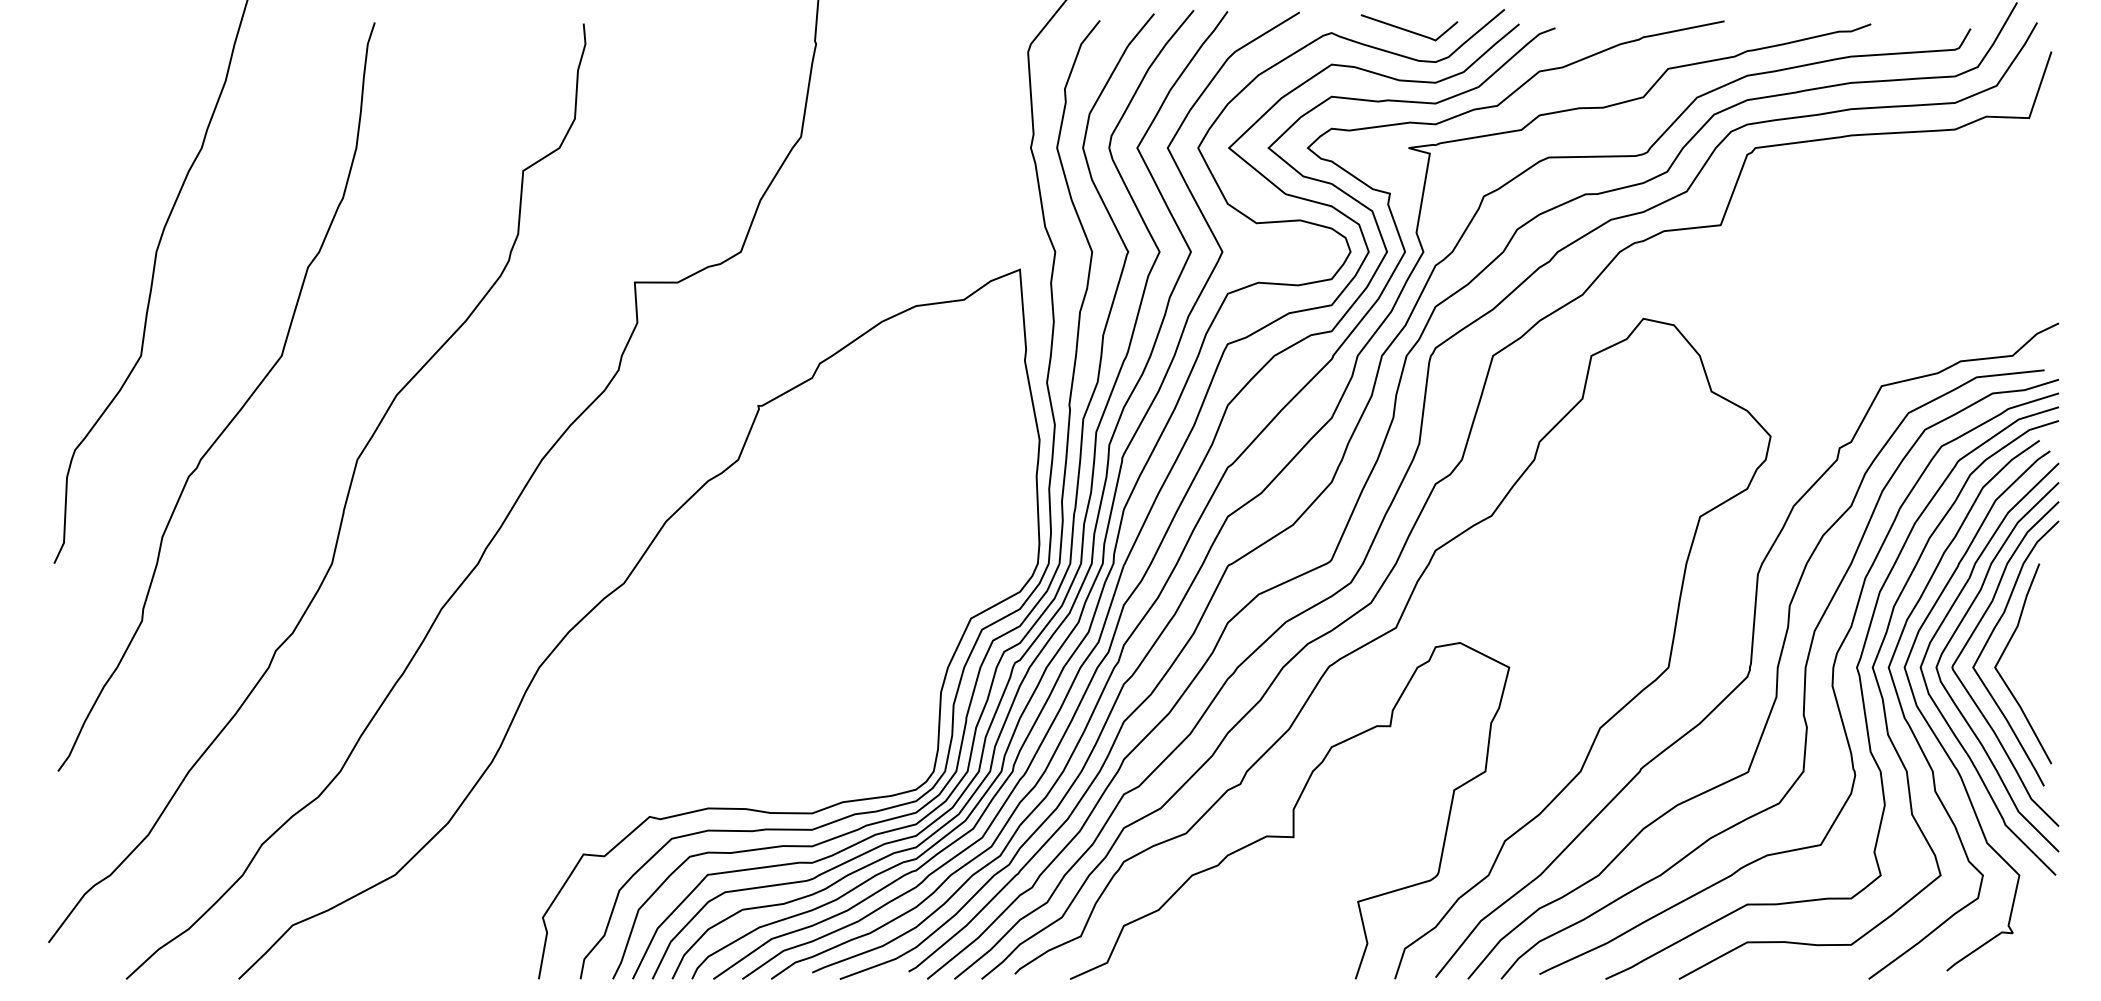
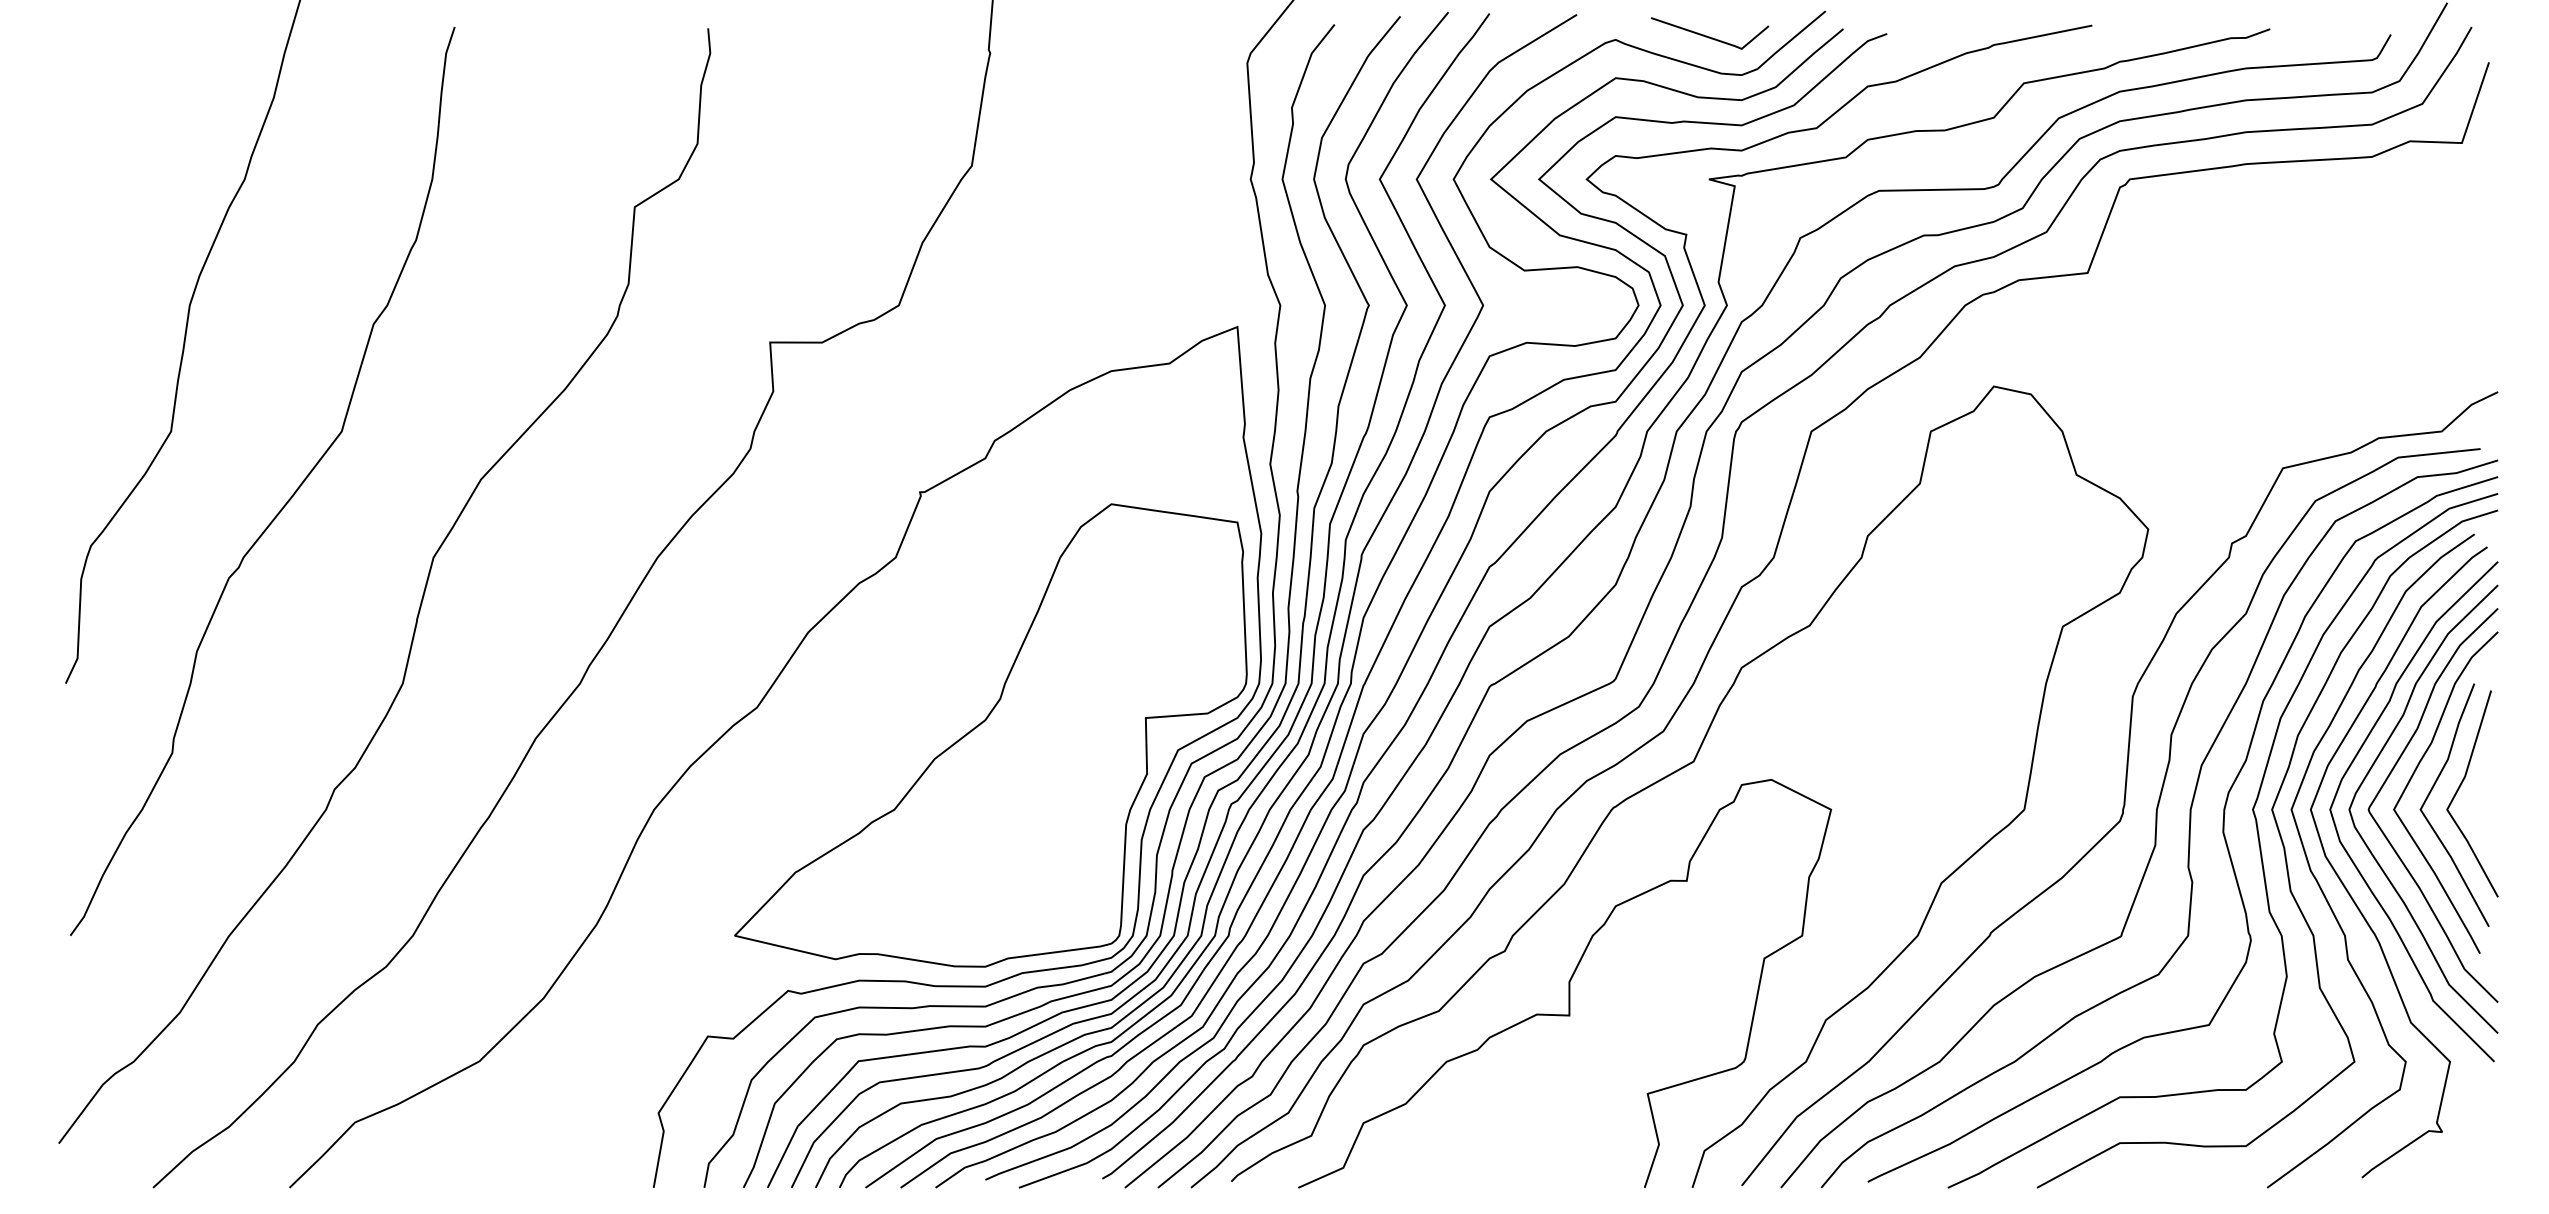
part: (816, 606) -> (990, 735), added
line: (2028, 649) -> (2460, 787), added

